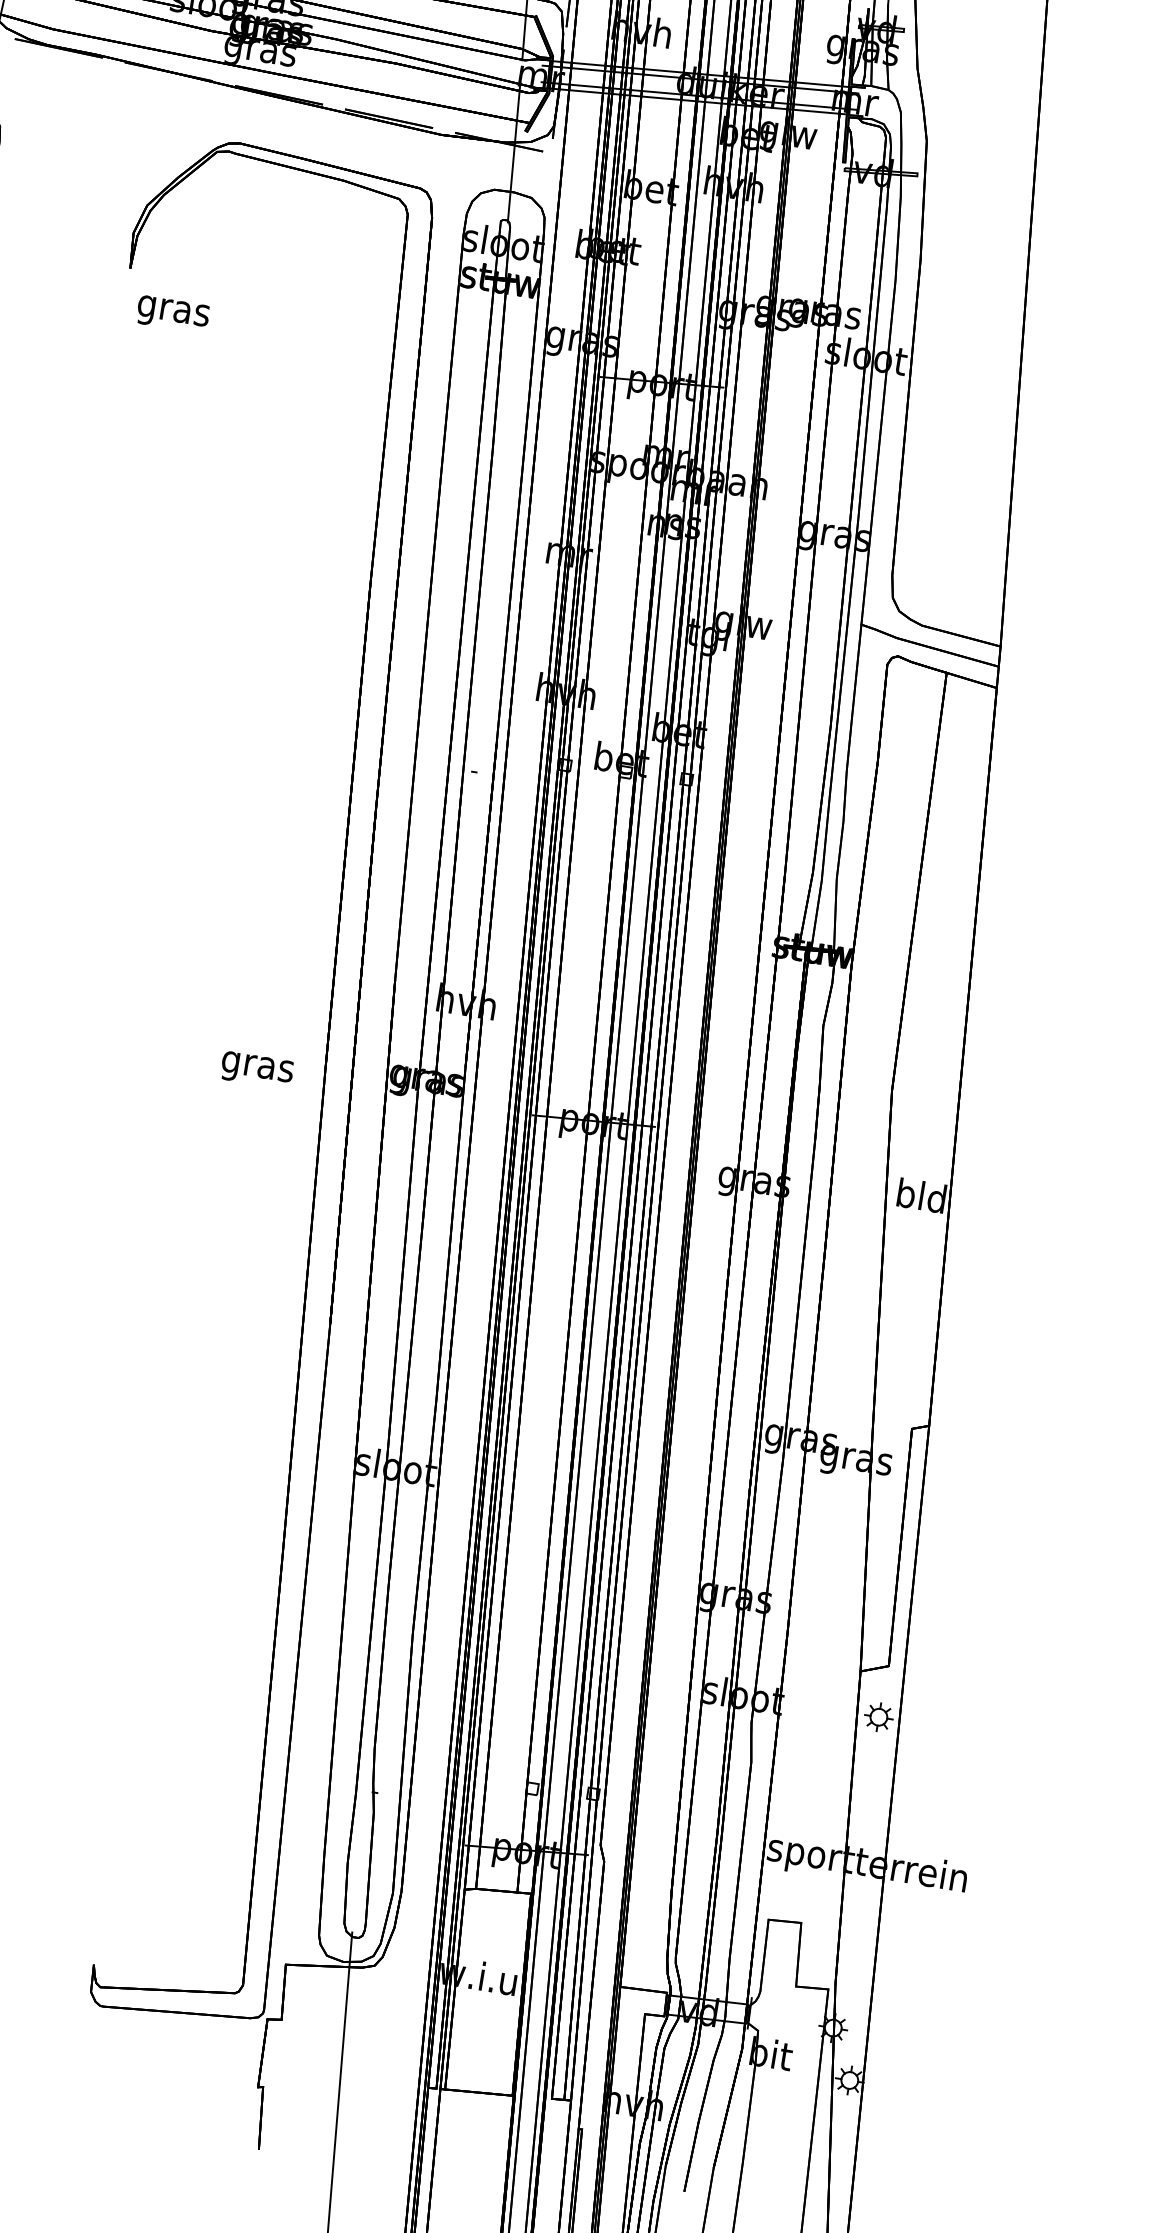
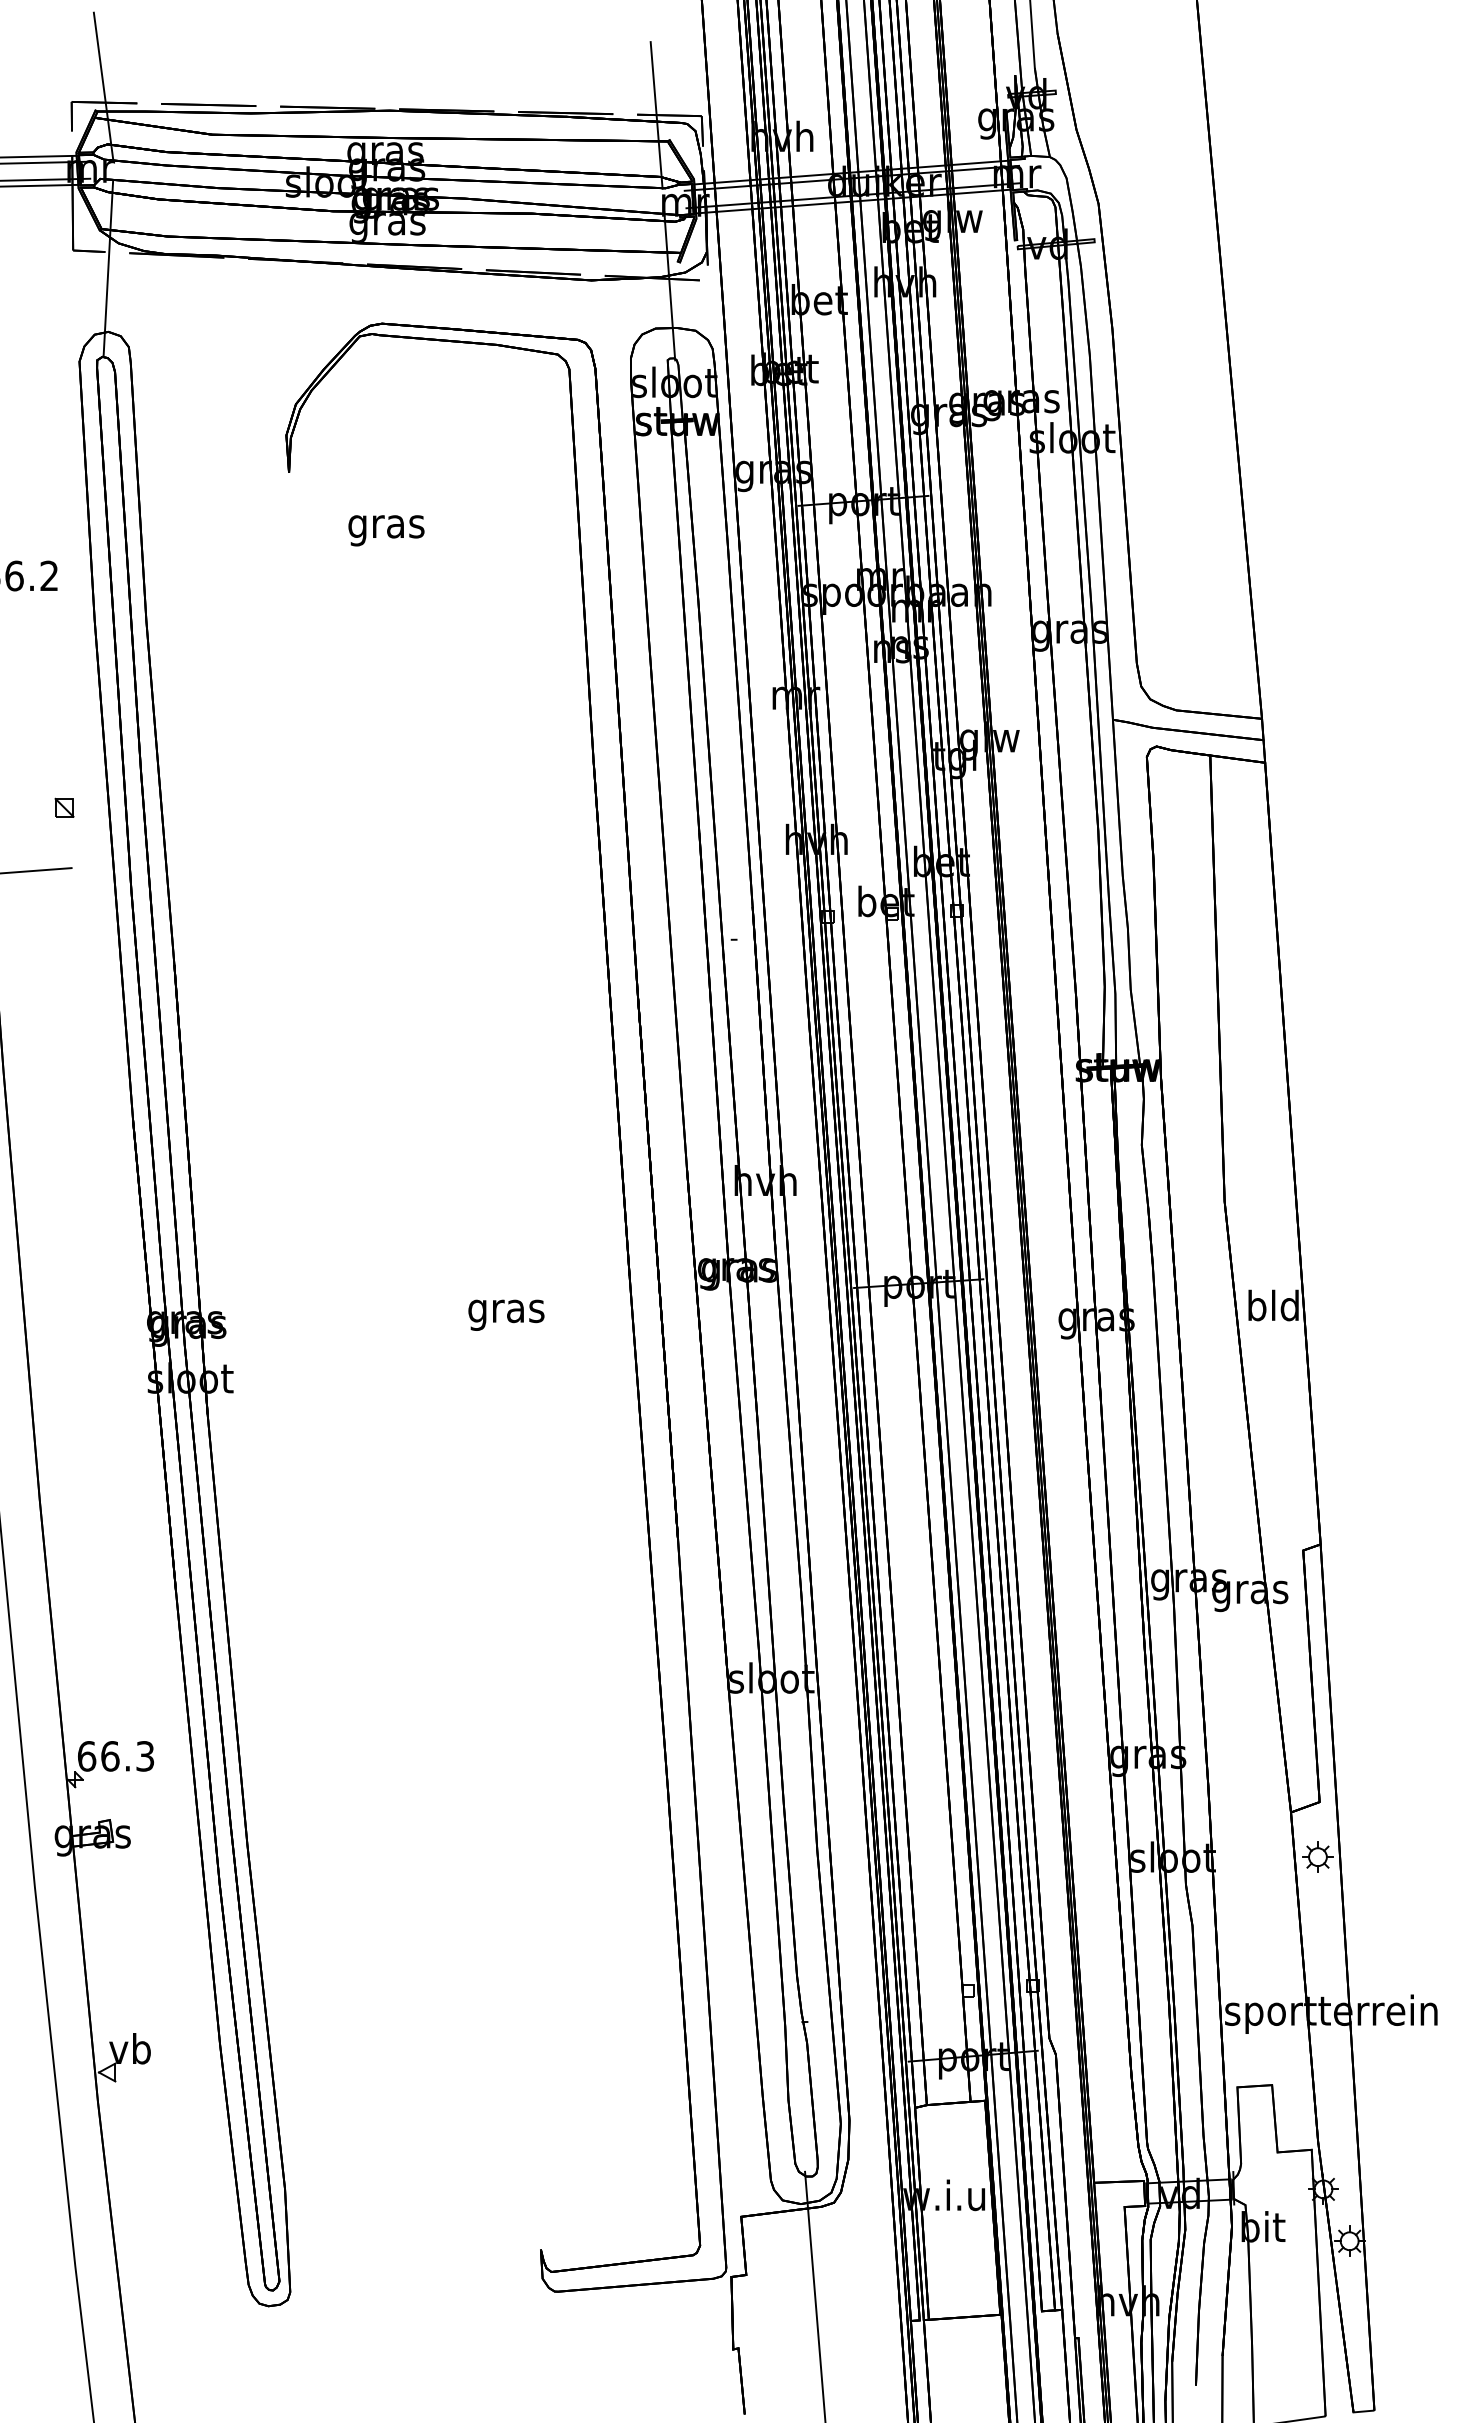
text: (173, 314) -> (386, 530), moved
text: (257, 1069) -> (506, 1314), moved

